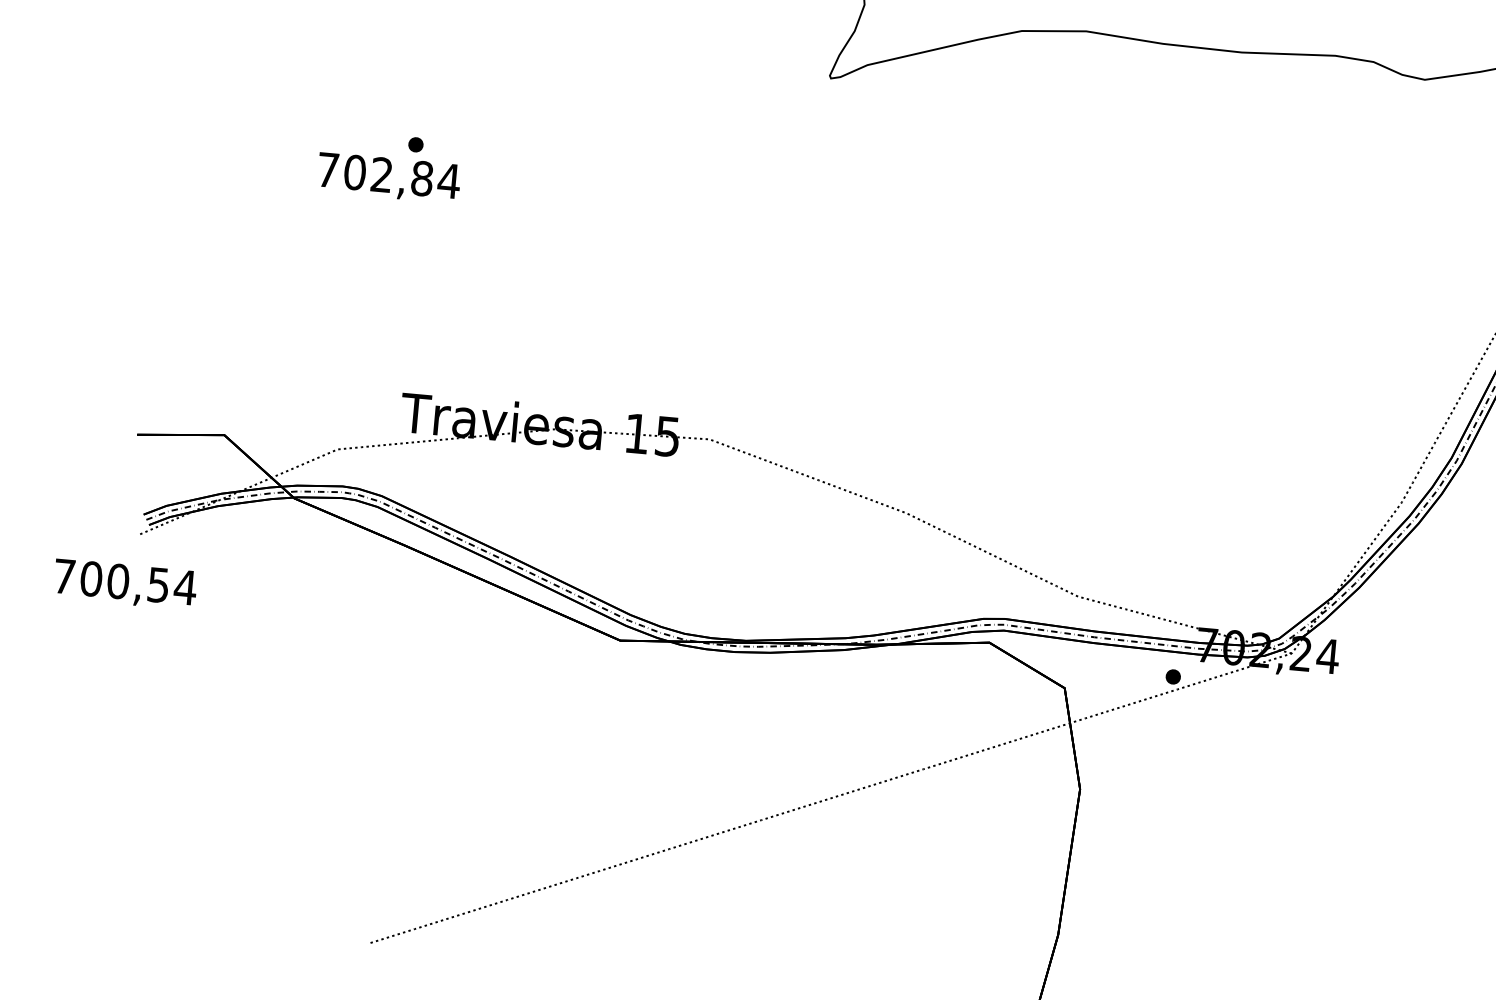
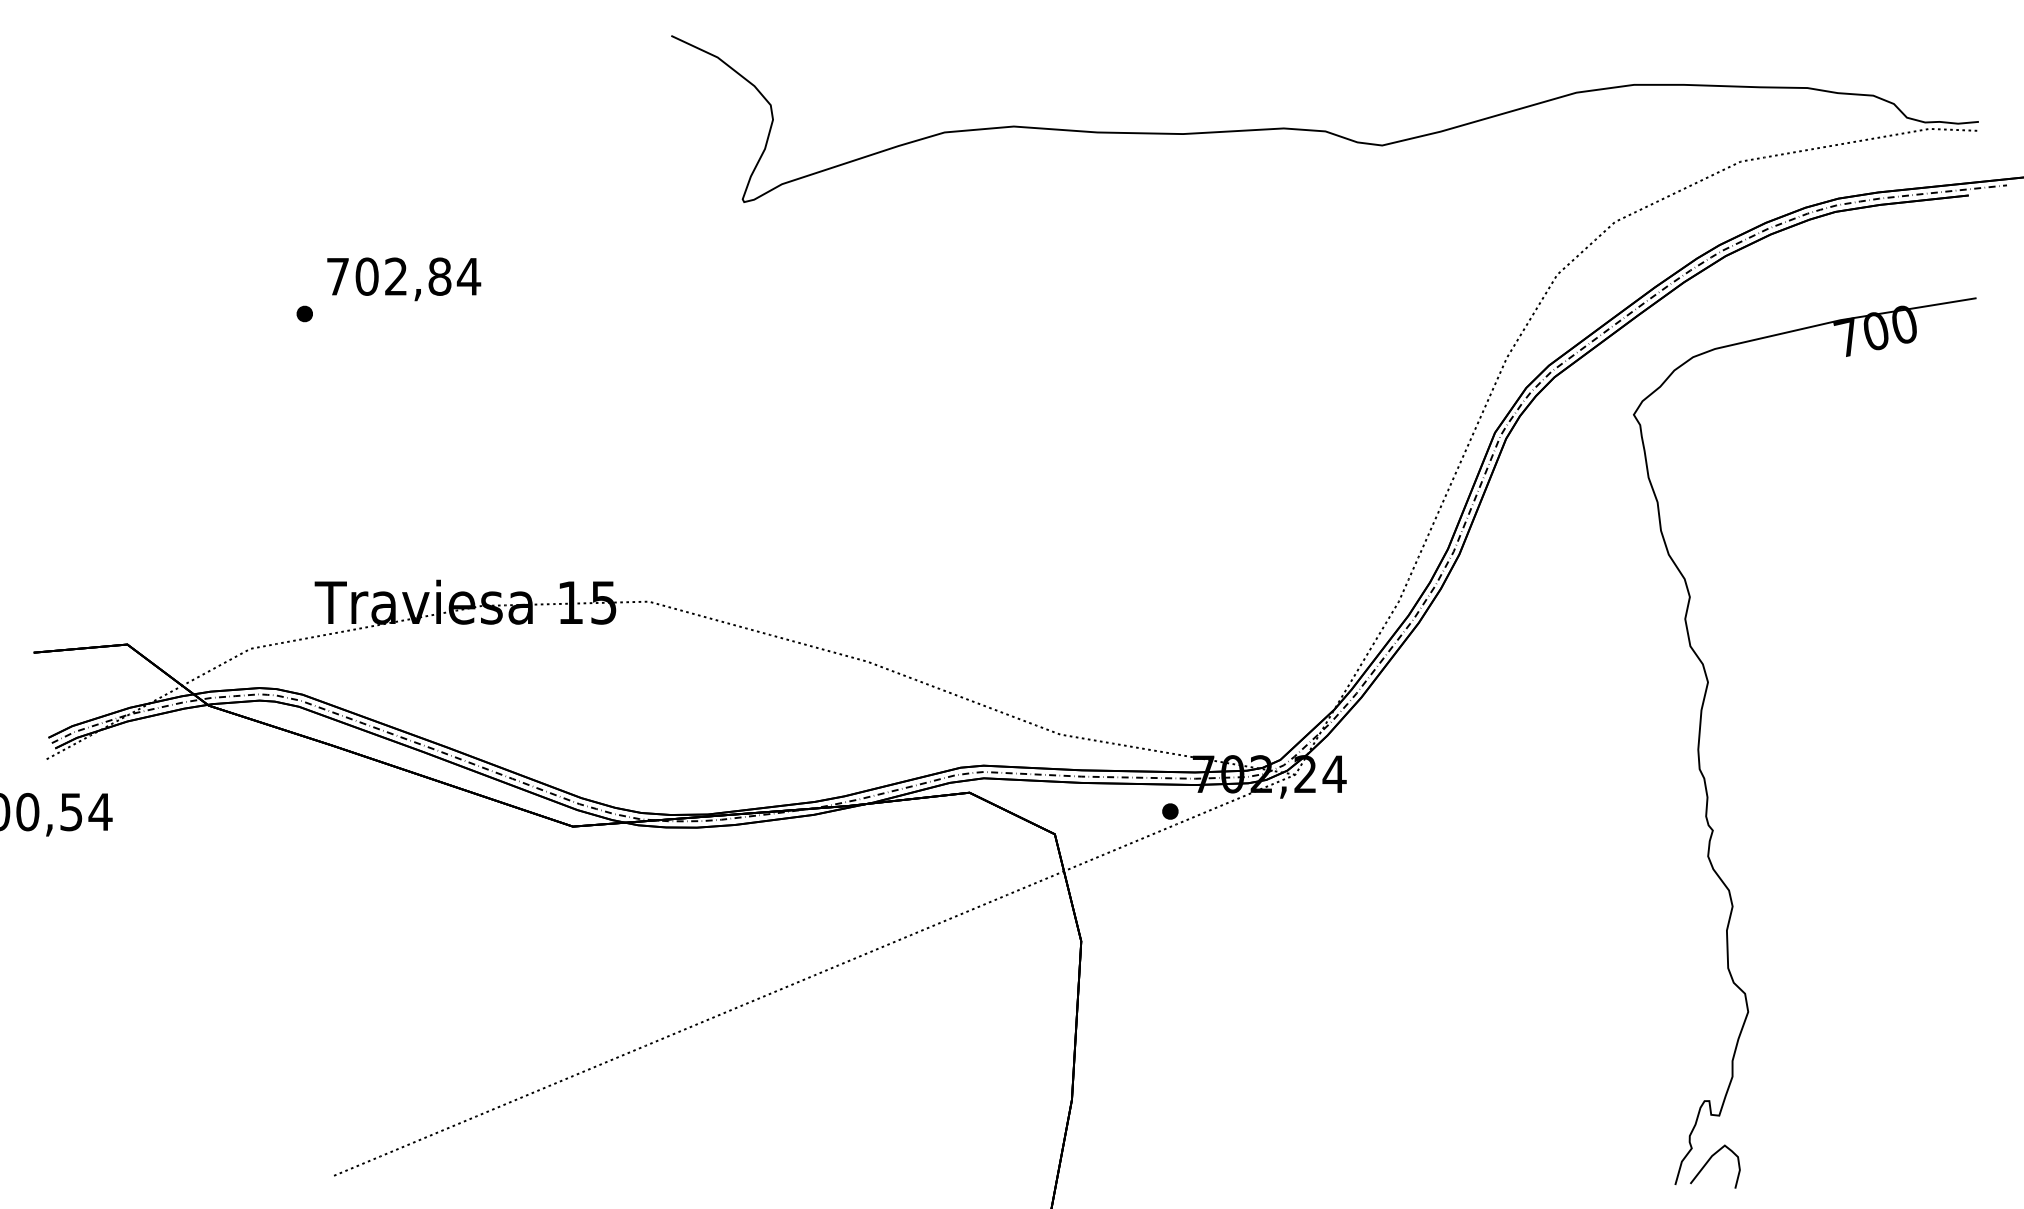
text: (389, 178) -> (404, 279), moved

